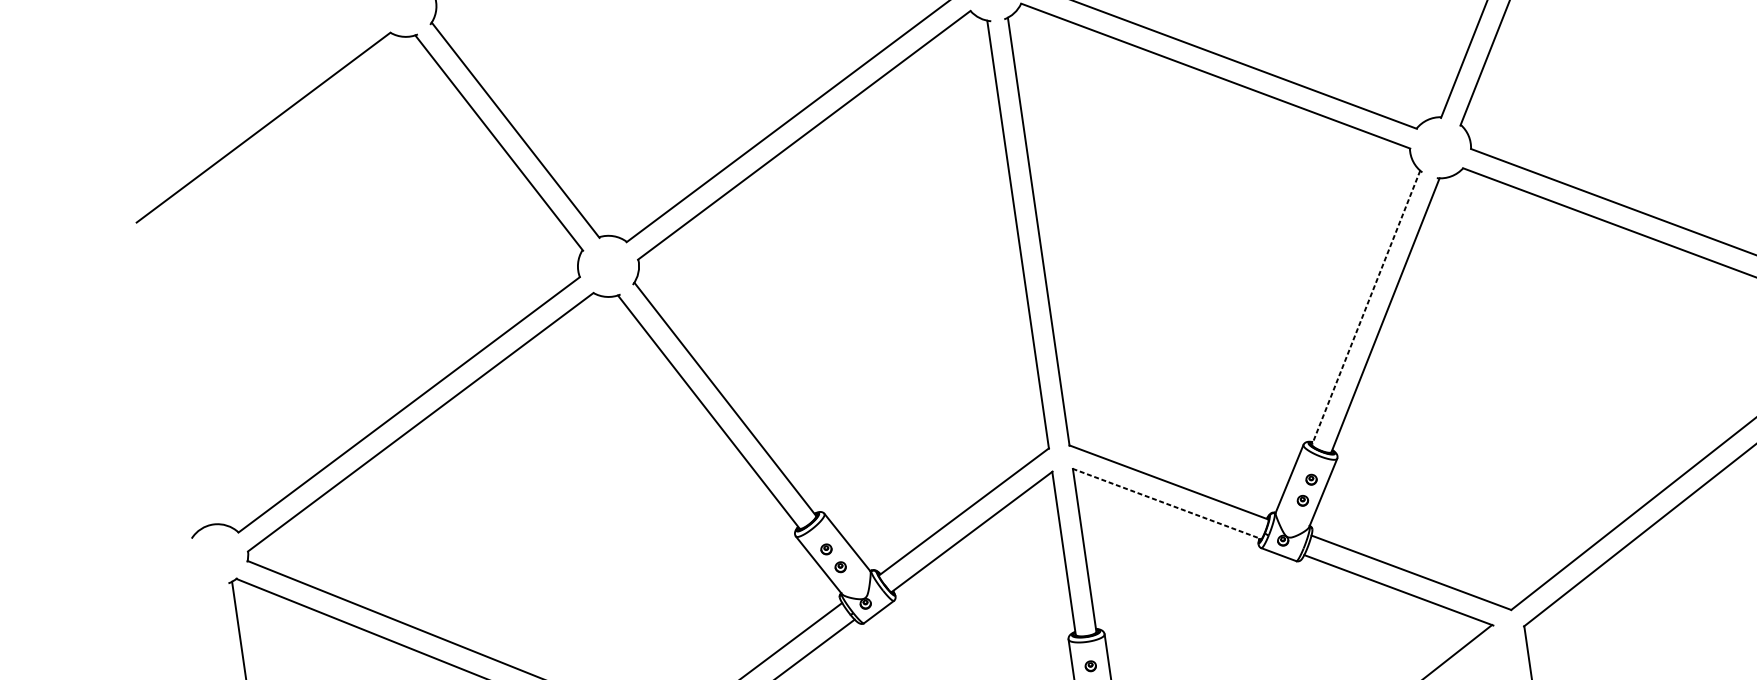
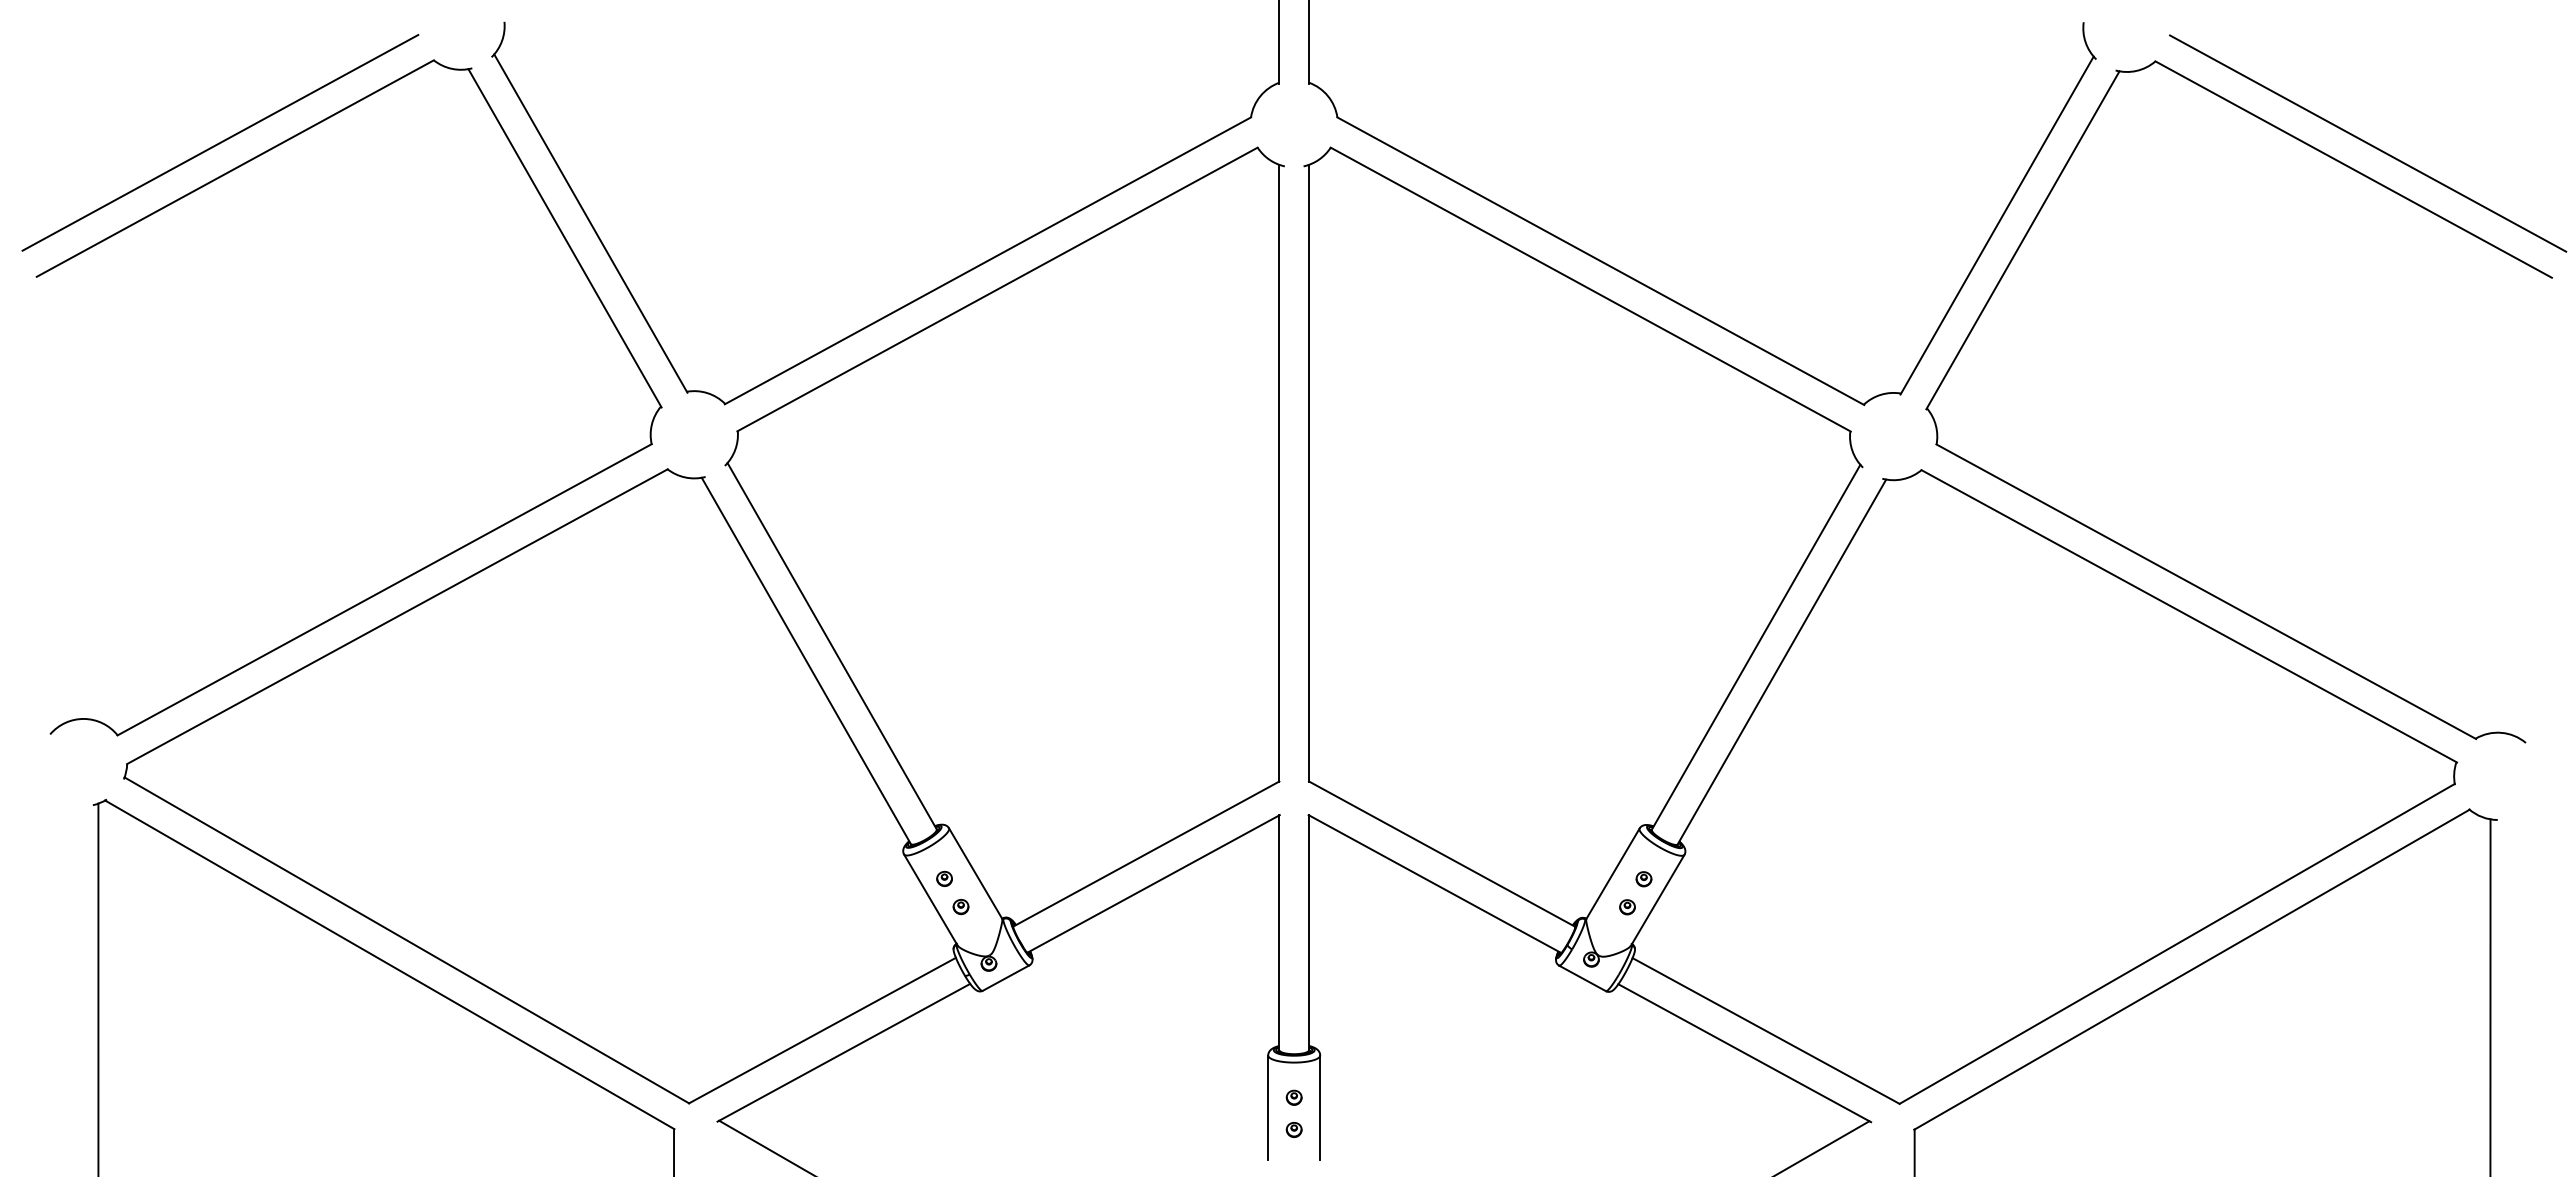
line: (250, 111) -> (220, 142), added
line: (1365, 307) -> (1755, 647), dashed -> solid
line: (1167, 504) -> (1435, 884), dashed -> solid

